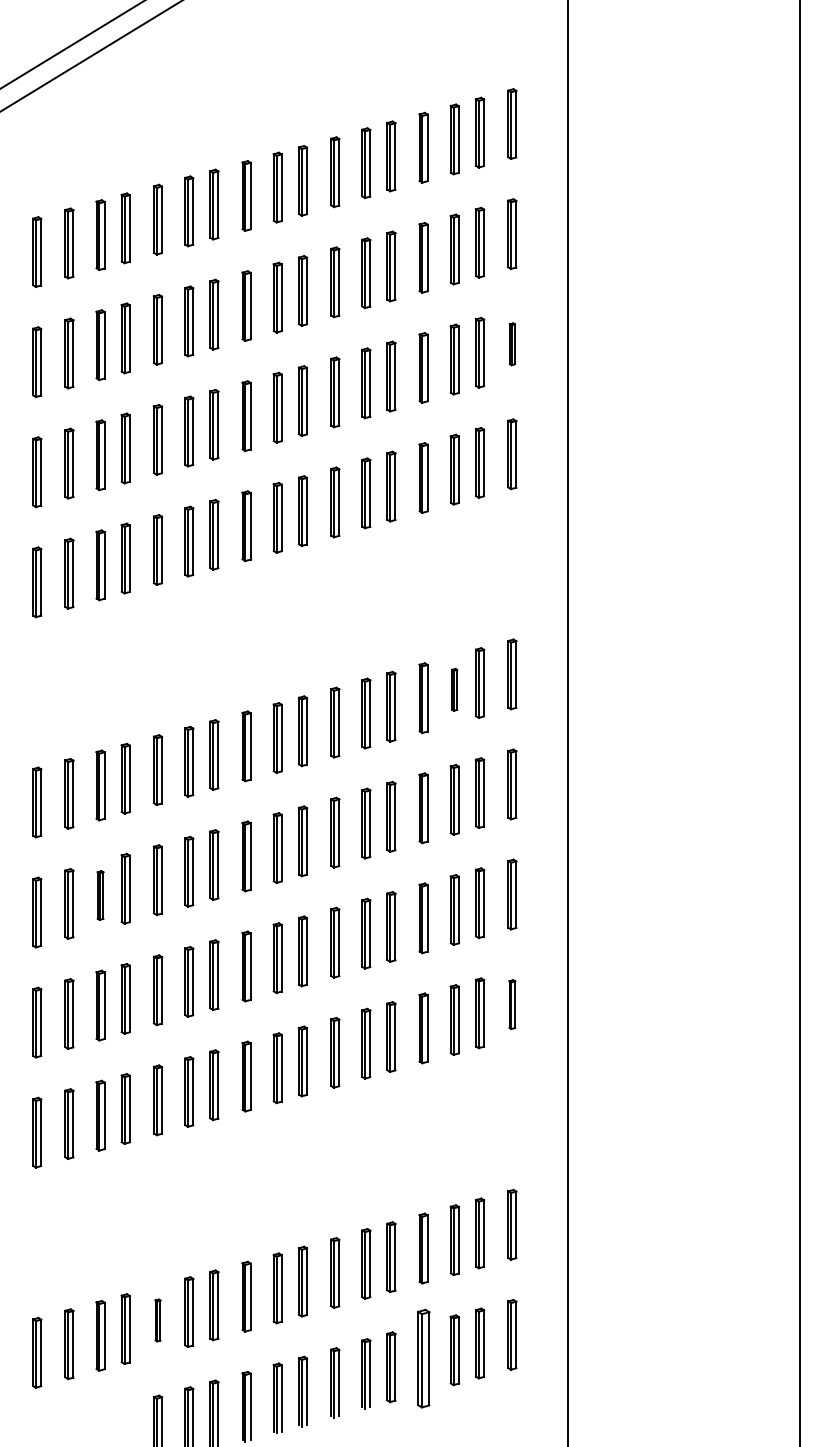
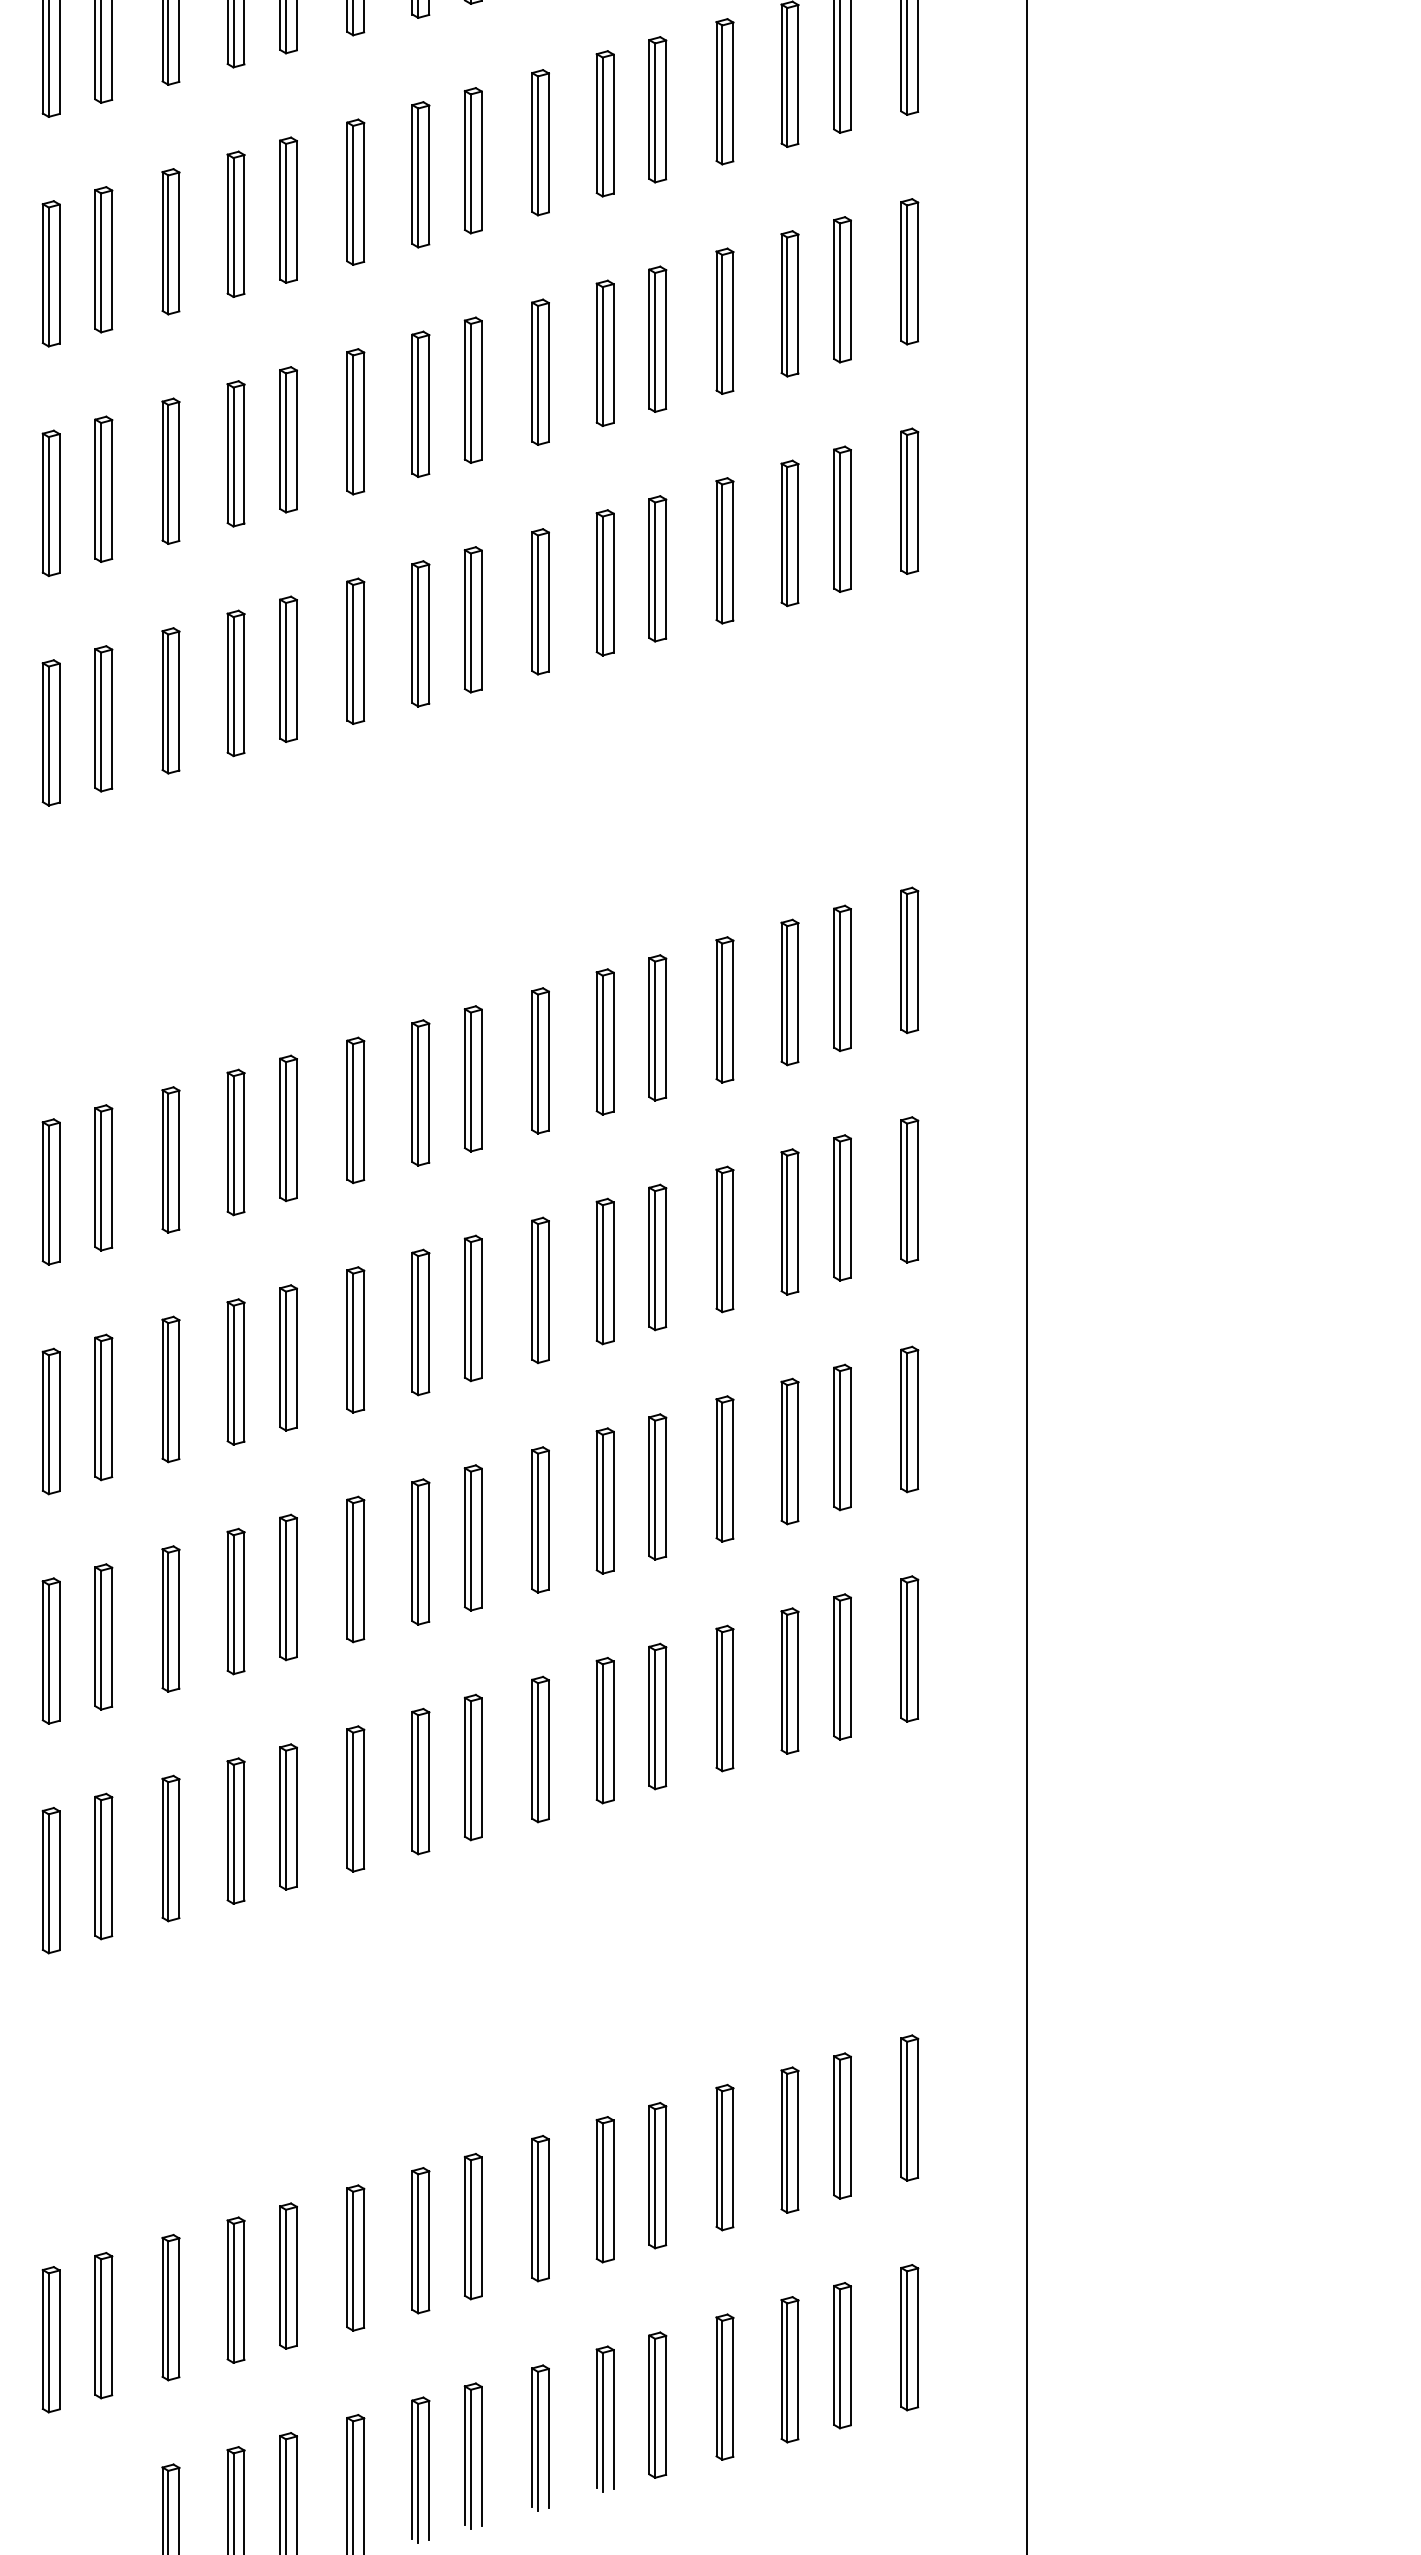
part: (512, 344) -> (910, 272), size x1.67
part: (454, 689) -> (789, 991), size x1.67
part: (100, 895) -> (51, 1421), size x1.43
part: (512, 1004) -> (910, 1648), size x1.43
part: (157, 1320) -> (169, 2307), size x1.67
part: (423, 1358) -> (724, 2386), size x0.71

